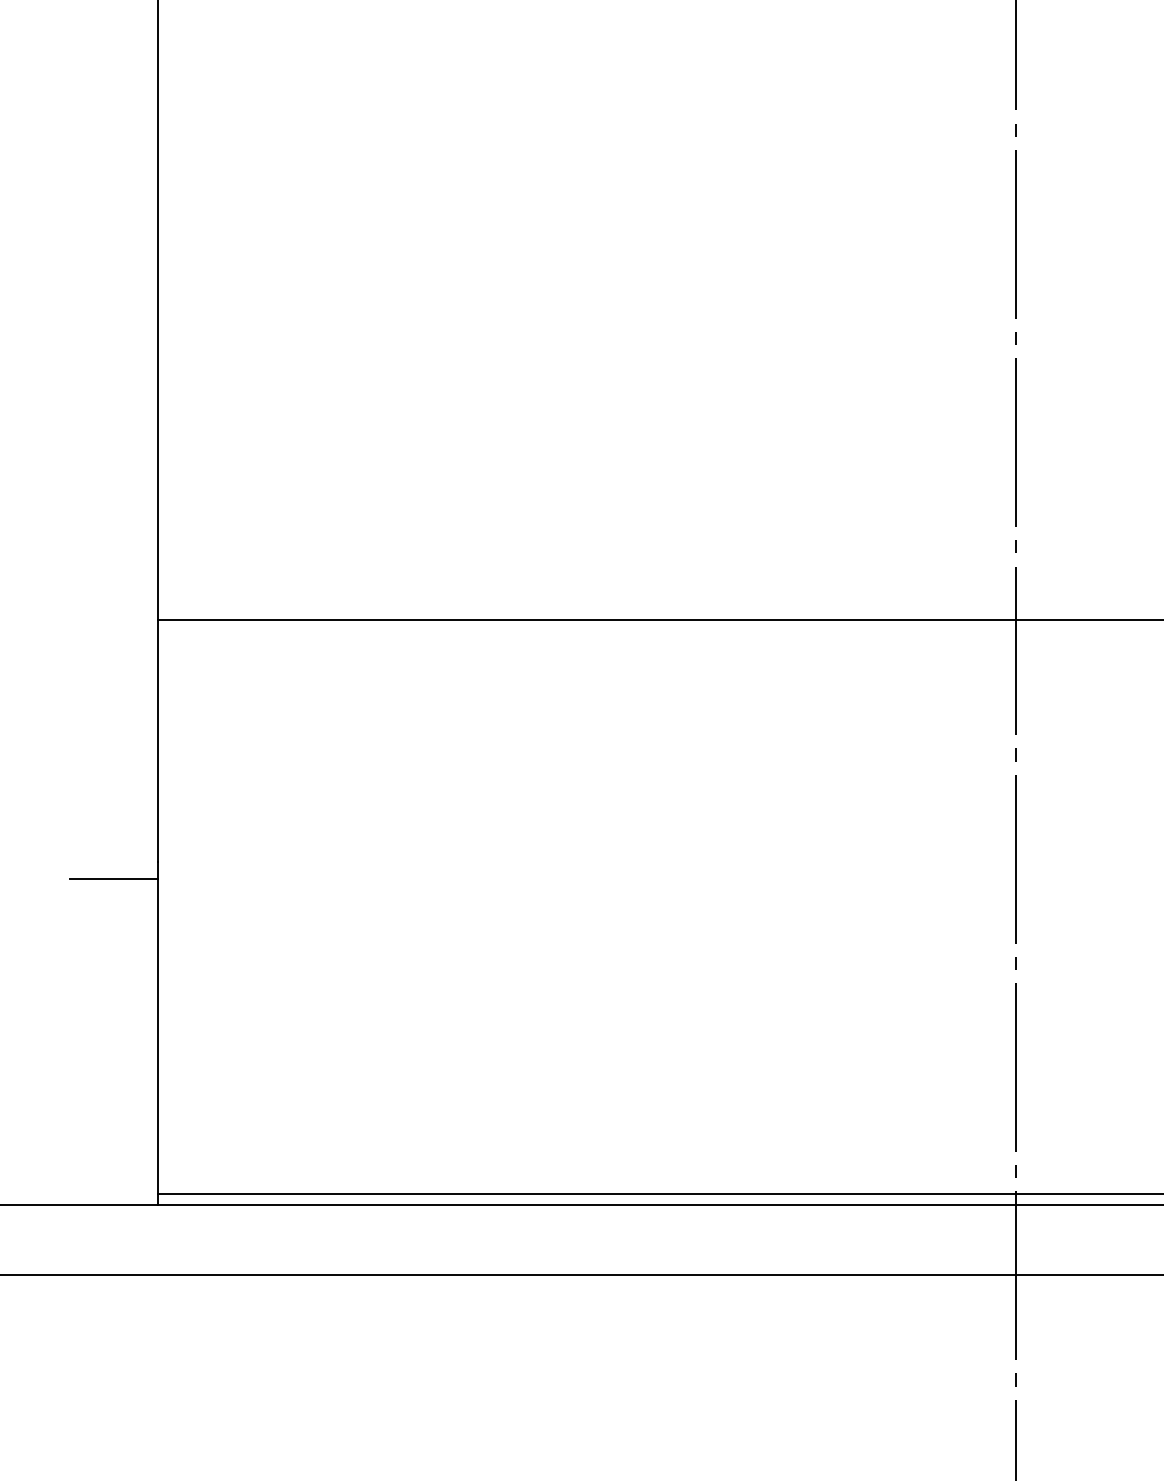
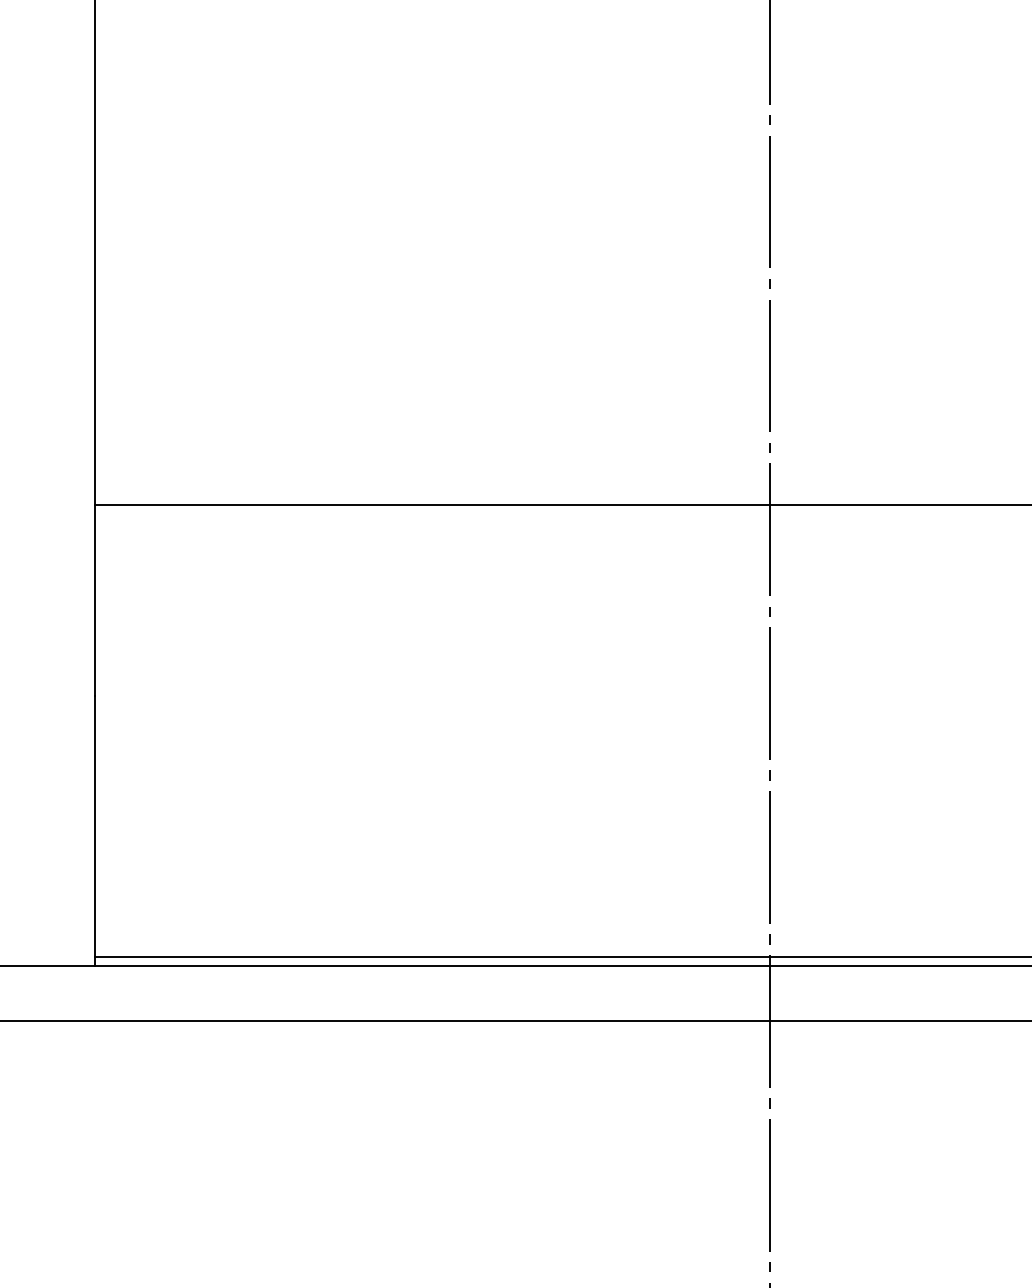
line: (113, 878) -> (59, 708), removed

